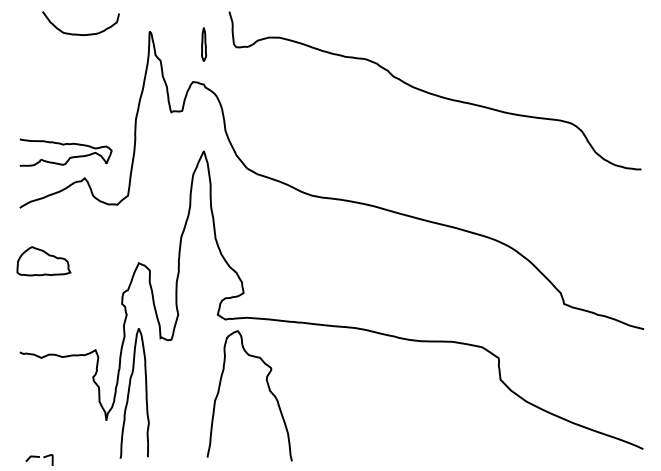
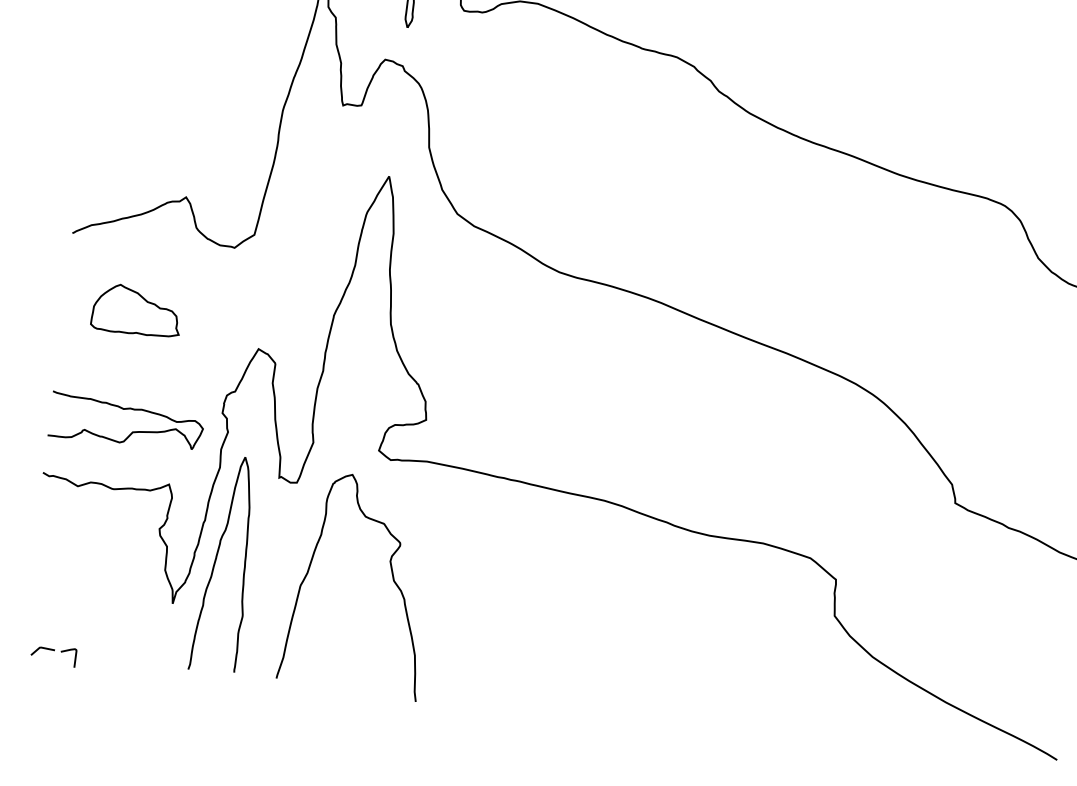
curve: (70, 156) -> (133, 430), moved
part: (43, 261) -> (136, 310), moved
curve: (268, 389) -> (391, 577), moved

